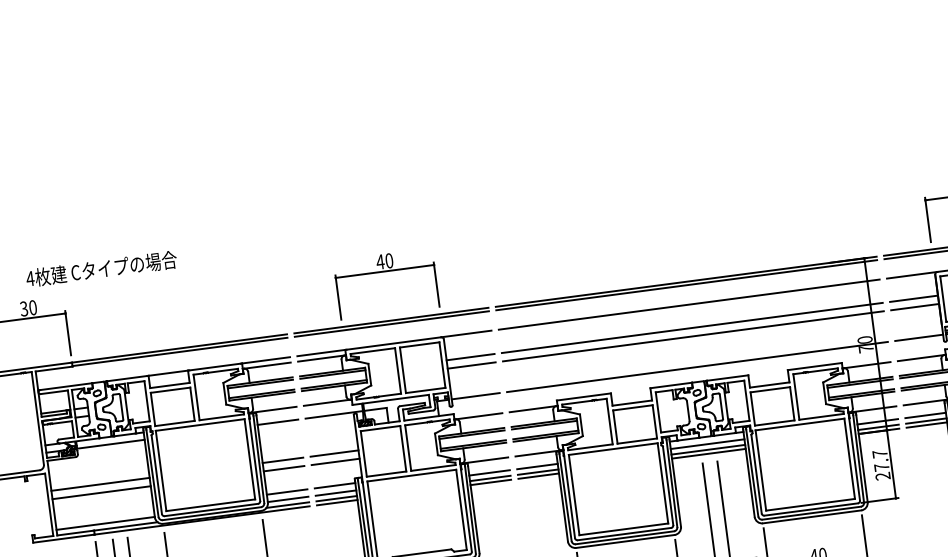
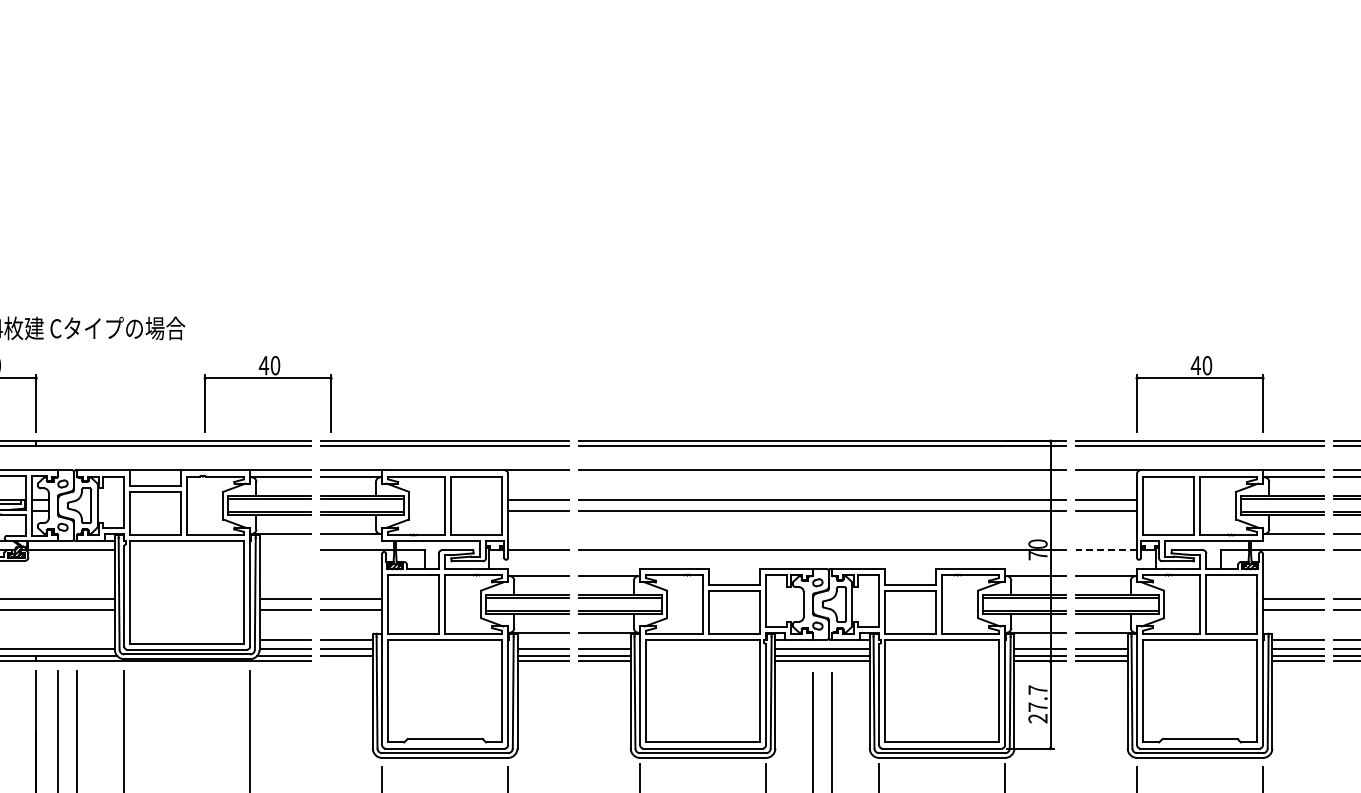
part: (384, 271) -> (267, 378), moved
line: (919, 337) -> (1106, 550), solid -> dashed
line: (277, 422) -> (285, 550), removed
line: (337, 502) -> (346, 661), removed

